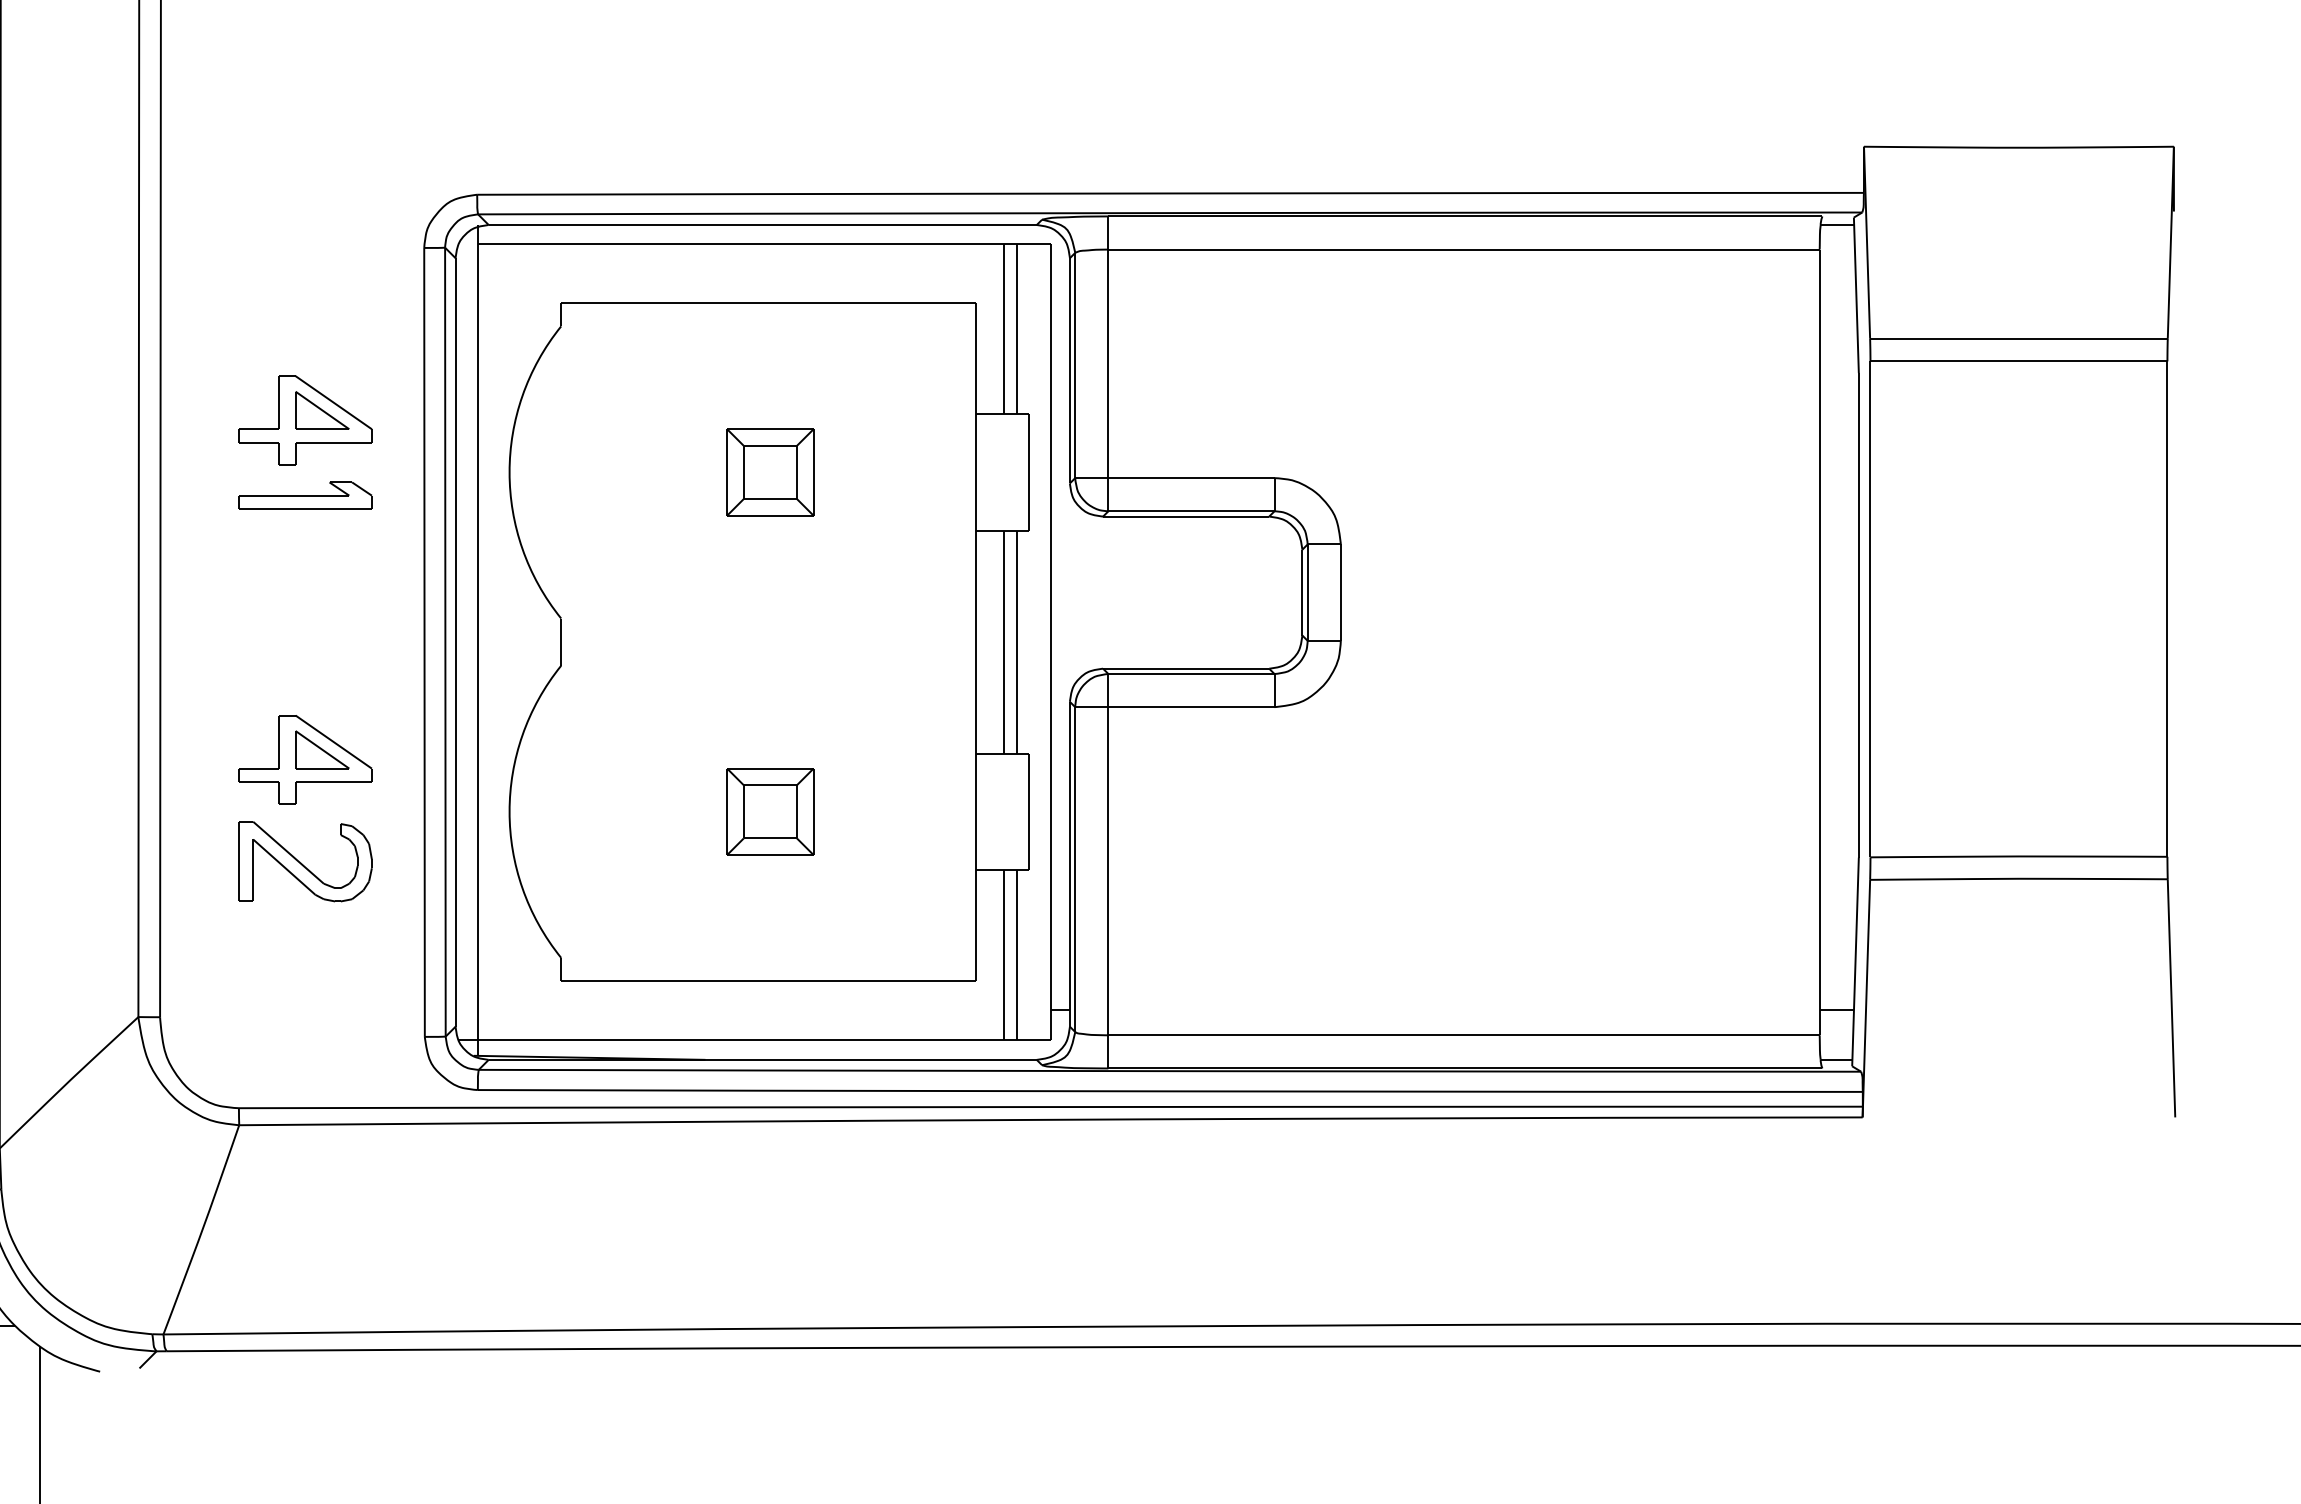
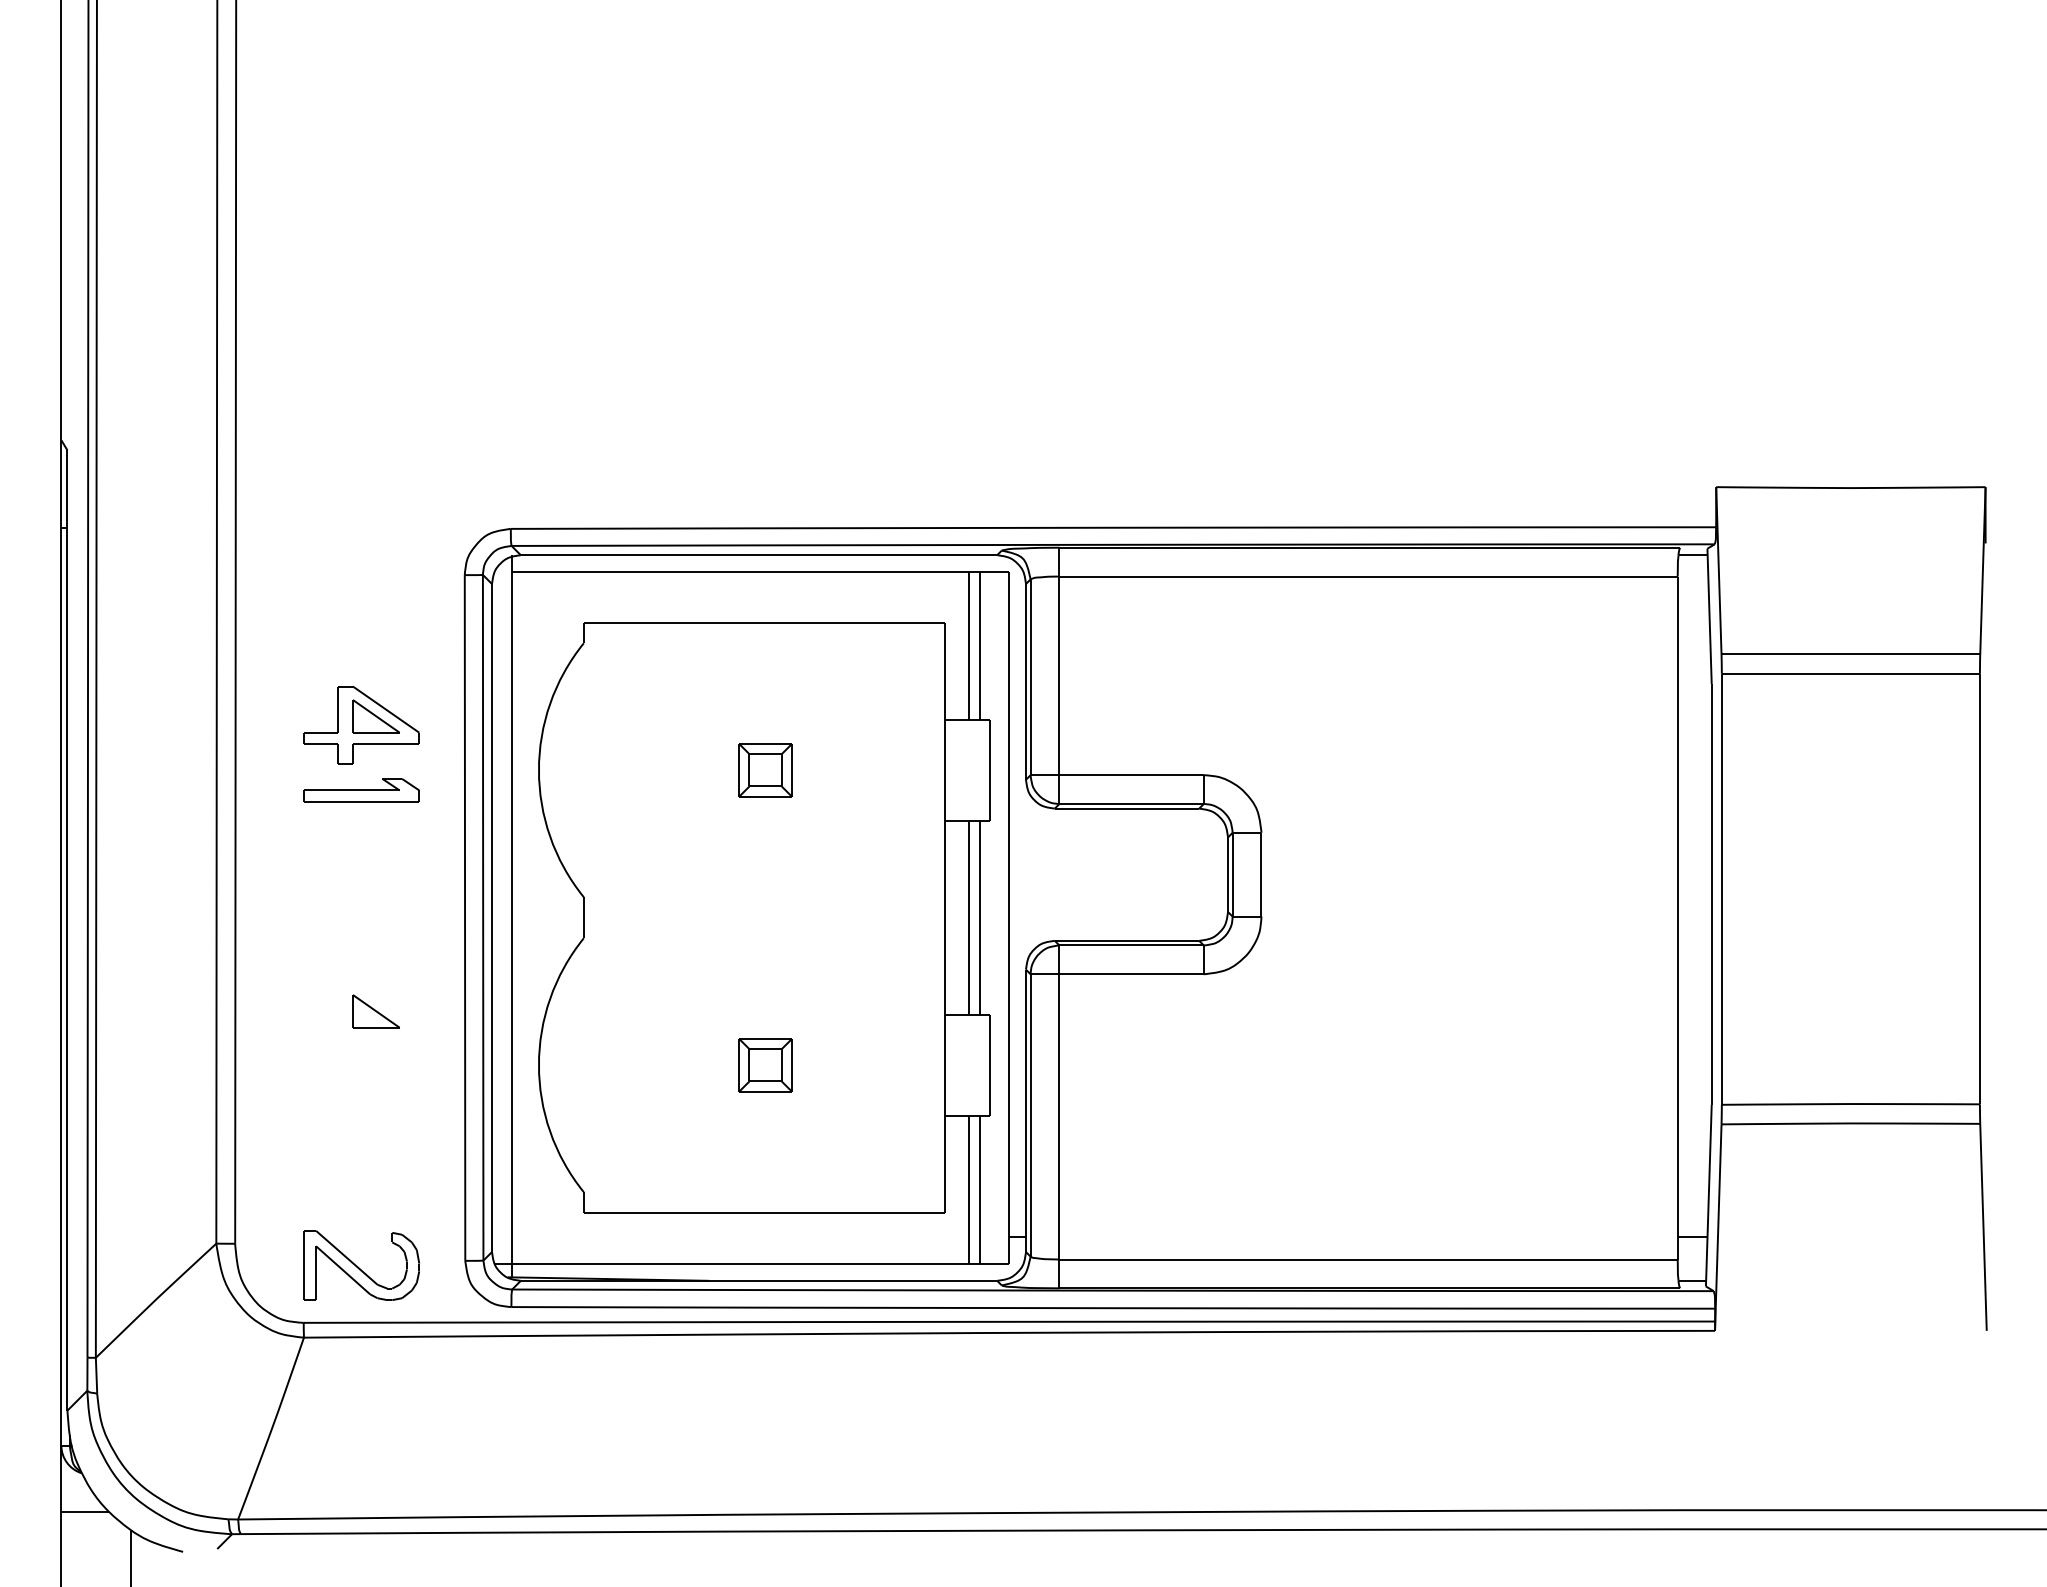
part: (770, 472) -> (765, 770), size x0.7
part: (305, 759) -> (361, 1019), removed
part: (770, 812) -> (765, 1065), size x0.7
part: (305, 861) -> (361, 1265), moved

